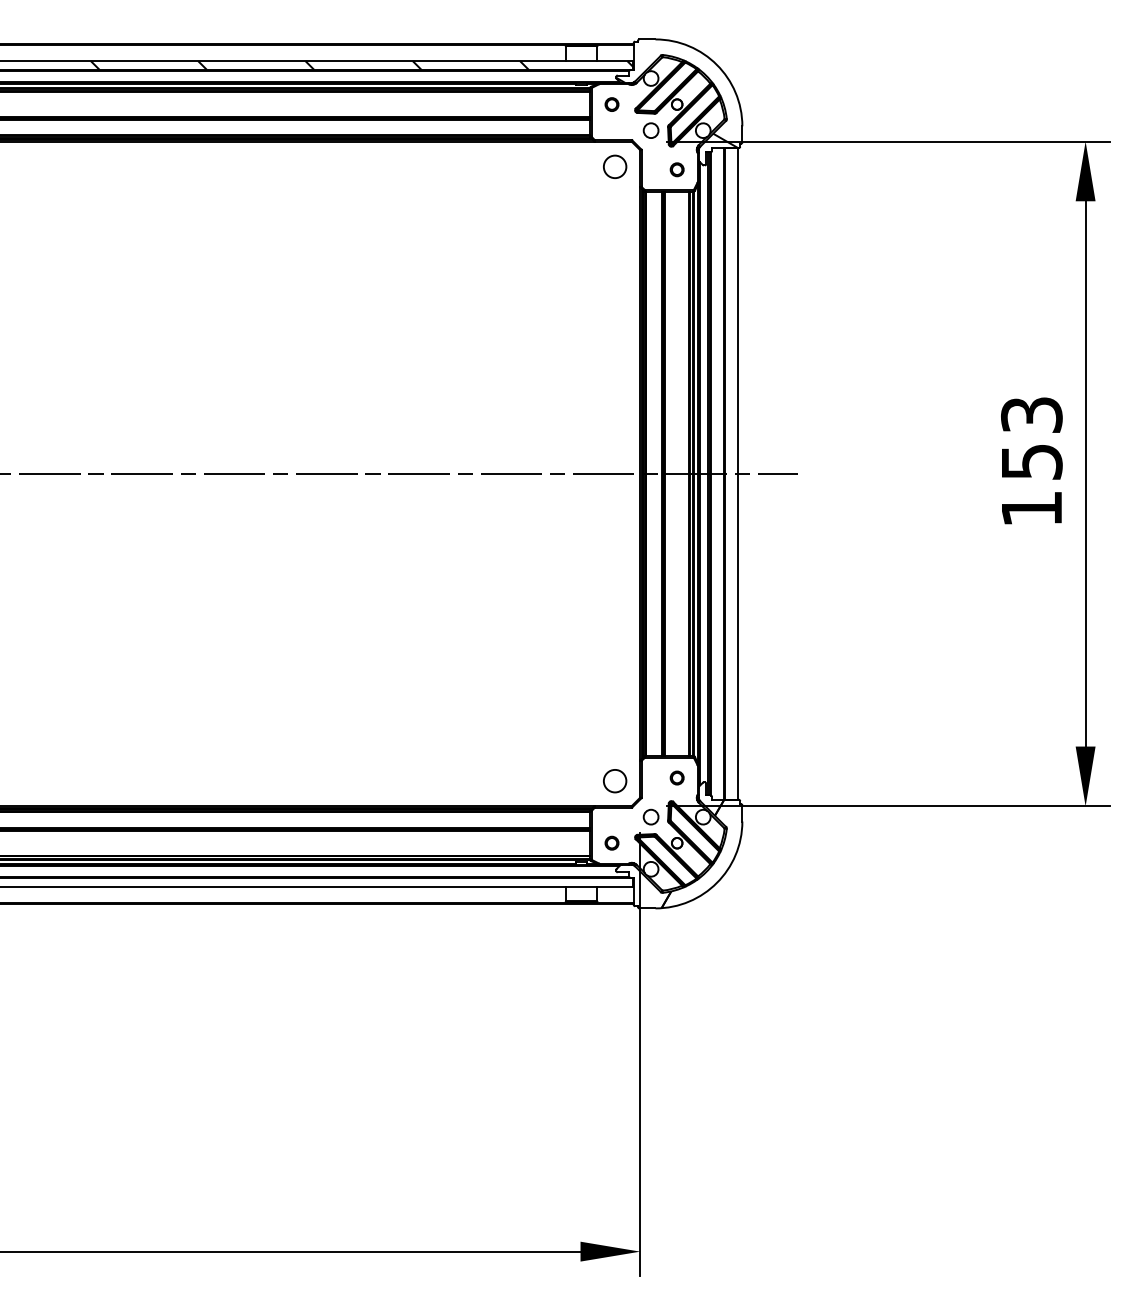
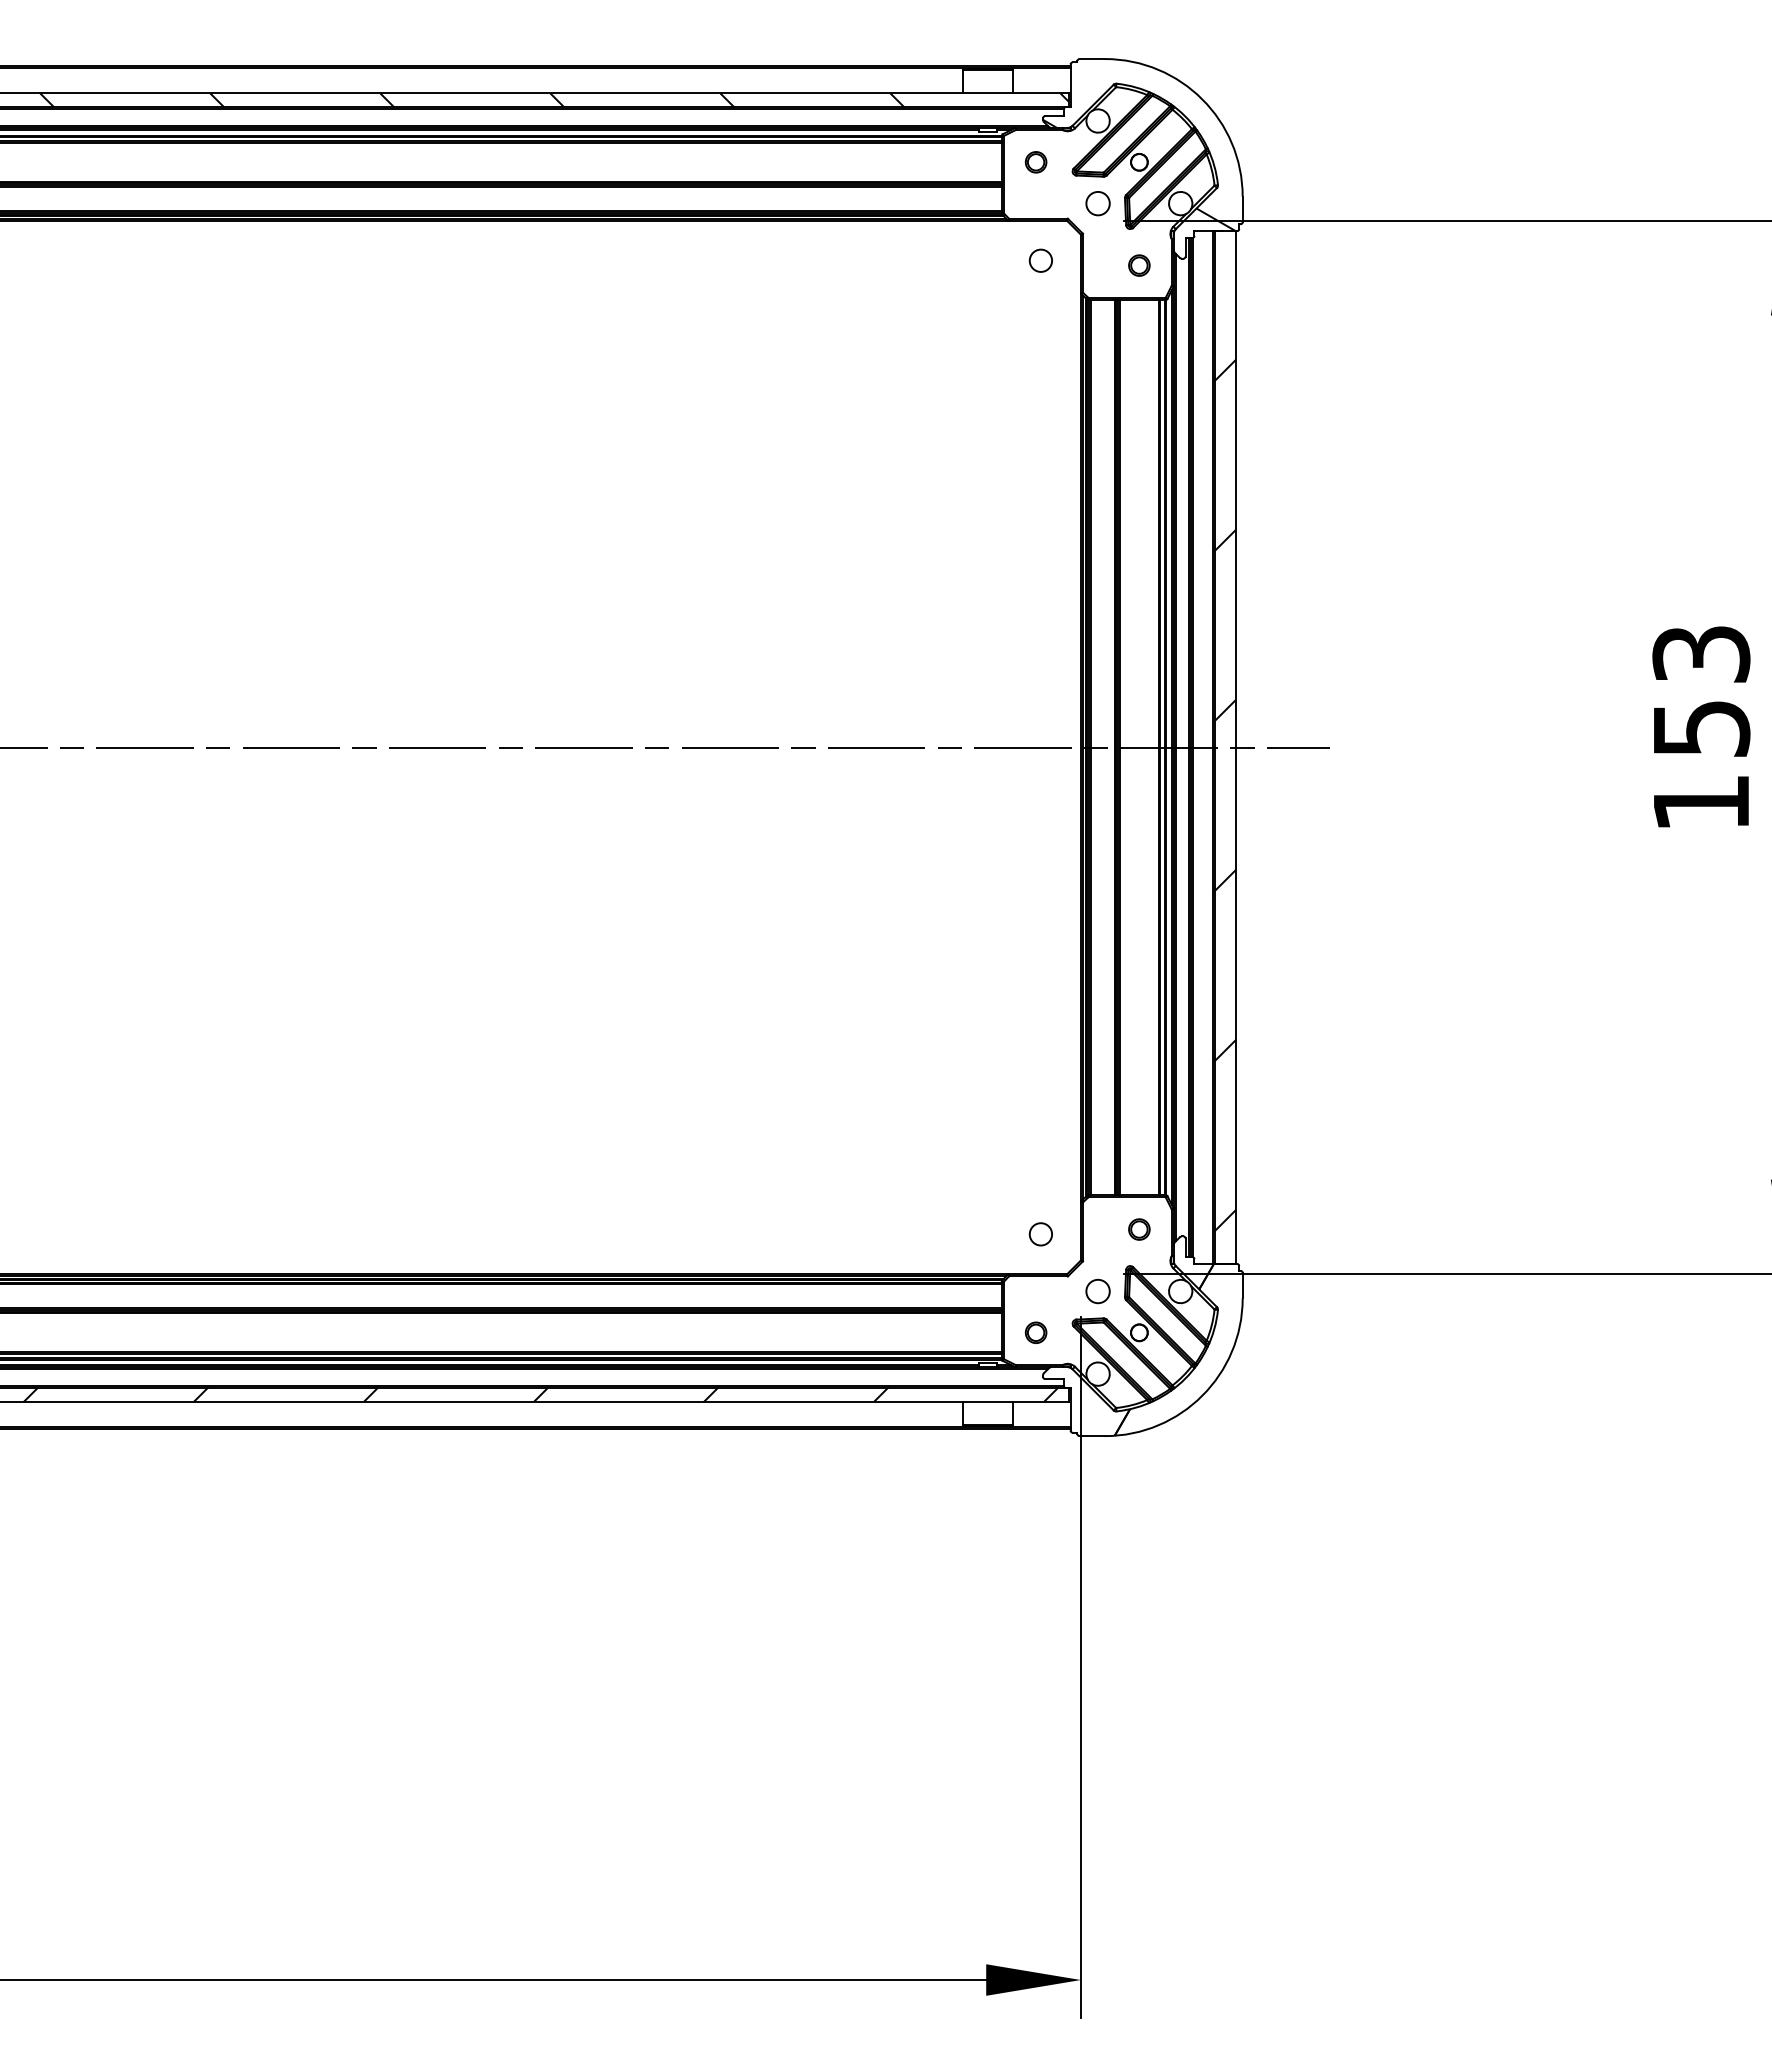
circle: (614, 166) -> (1040, 260), size x0.62
hatch: (731, 503) -> (1225, 794), added
circle: (614, 780) -> (1040, 1233), size x0.62
hatch: (352, 881) -> (624, 1393), added

